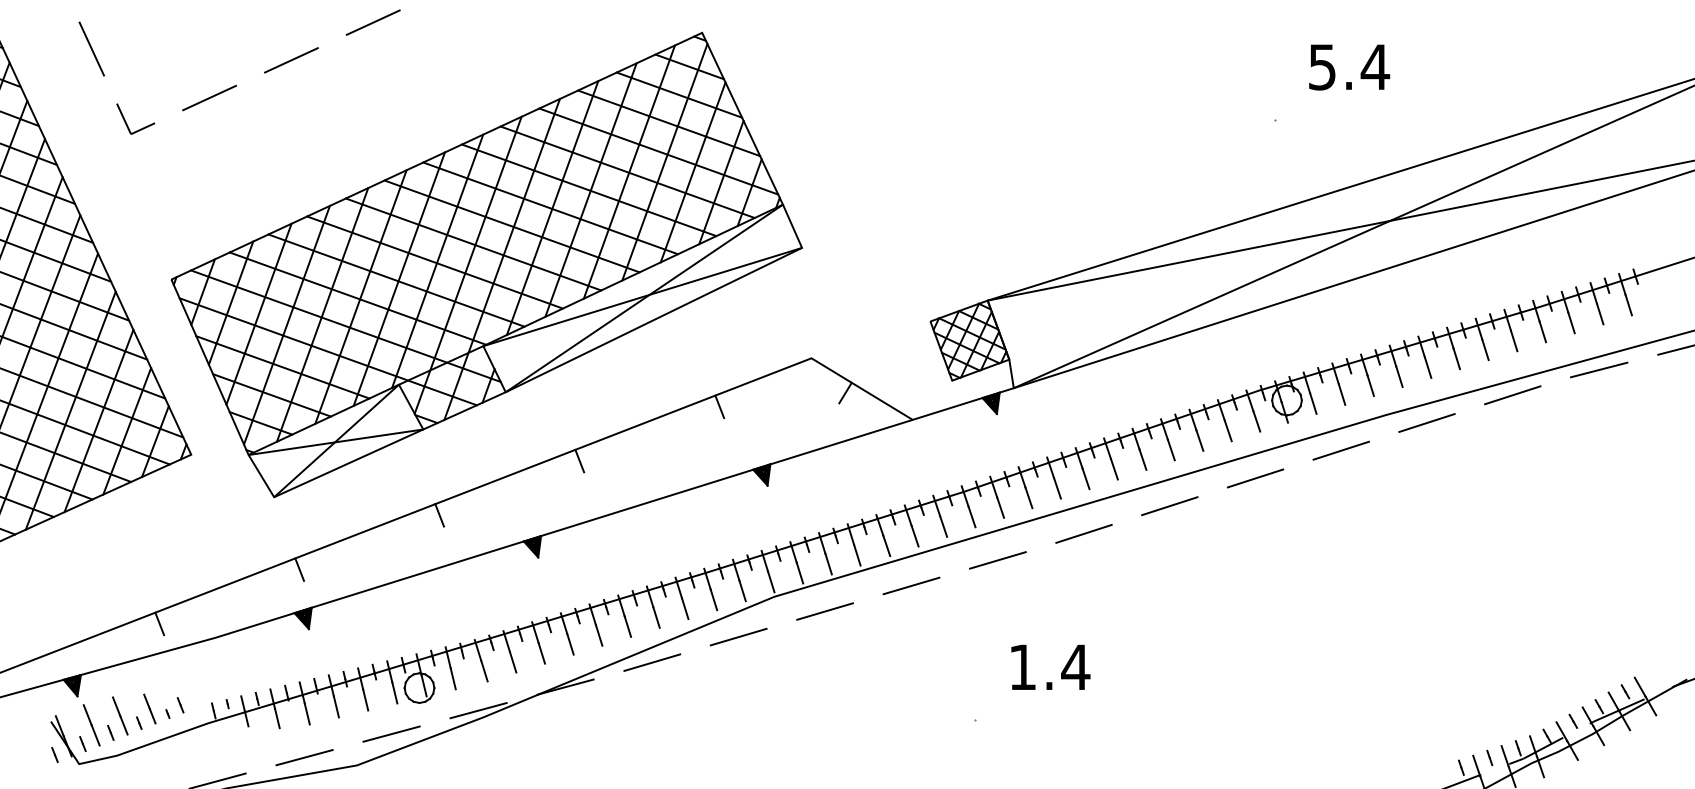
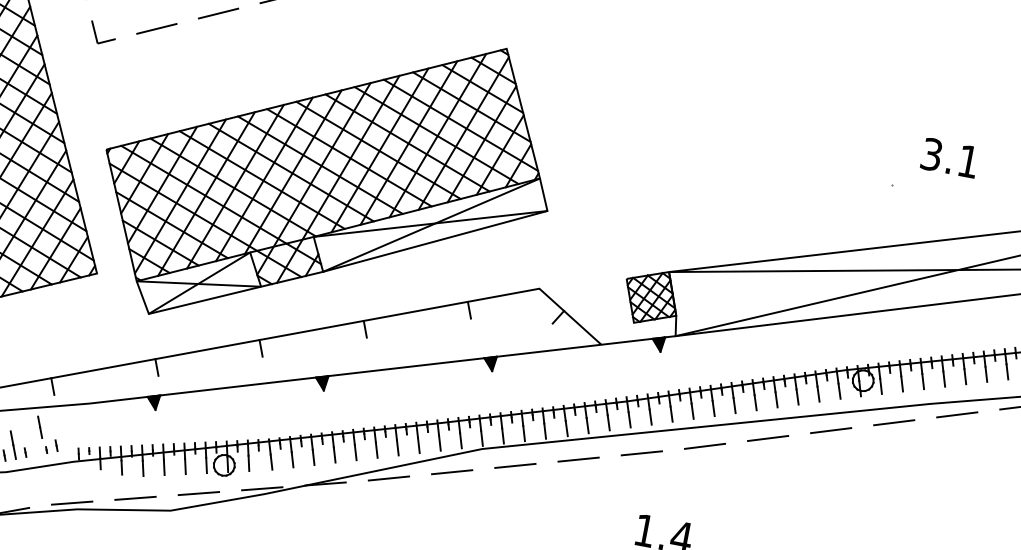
text: (1349, 66) -> (950, 157), 5.4 -> 3.1
line: (149, 708) -> (39, 426), moved

